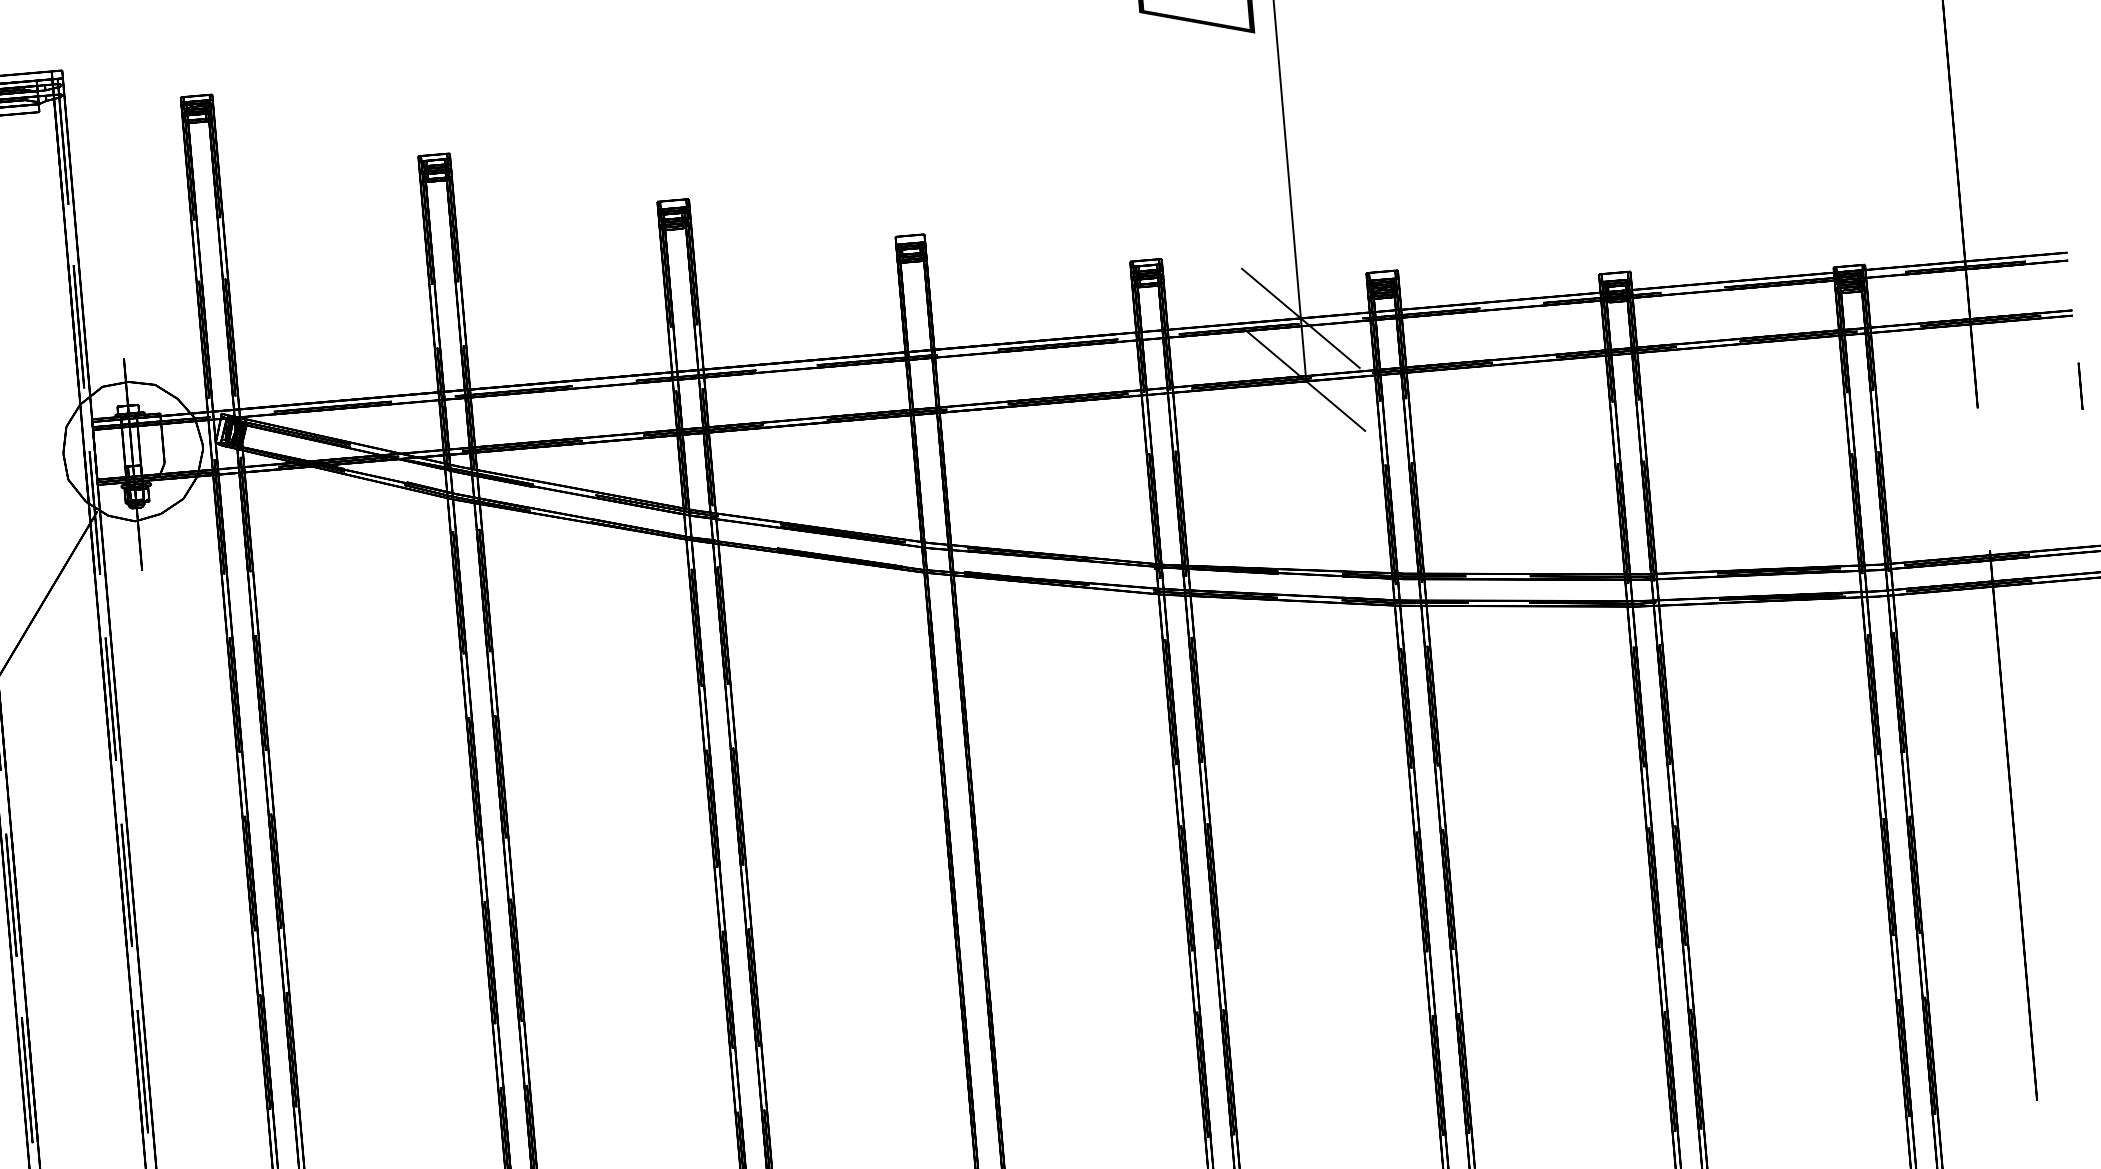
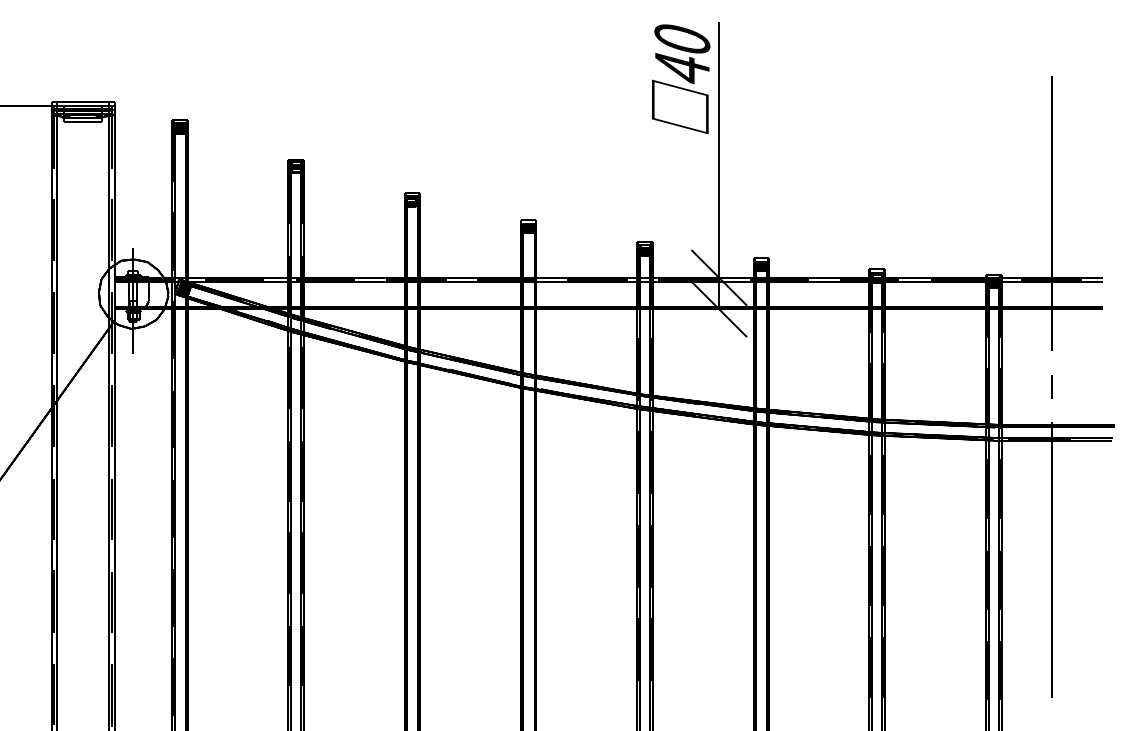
line: (2080, 385) -> (1051, 386), moved

